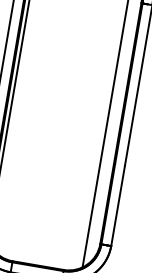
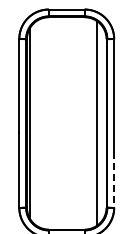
line: (118, 207) -> (114, 180), solid -> dashed

